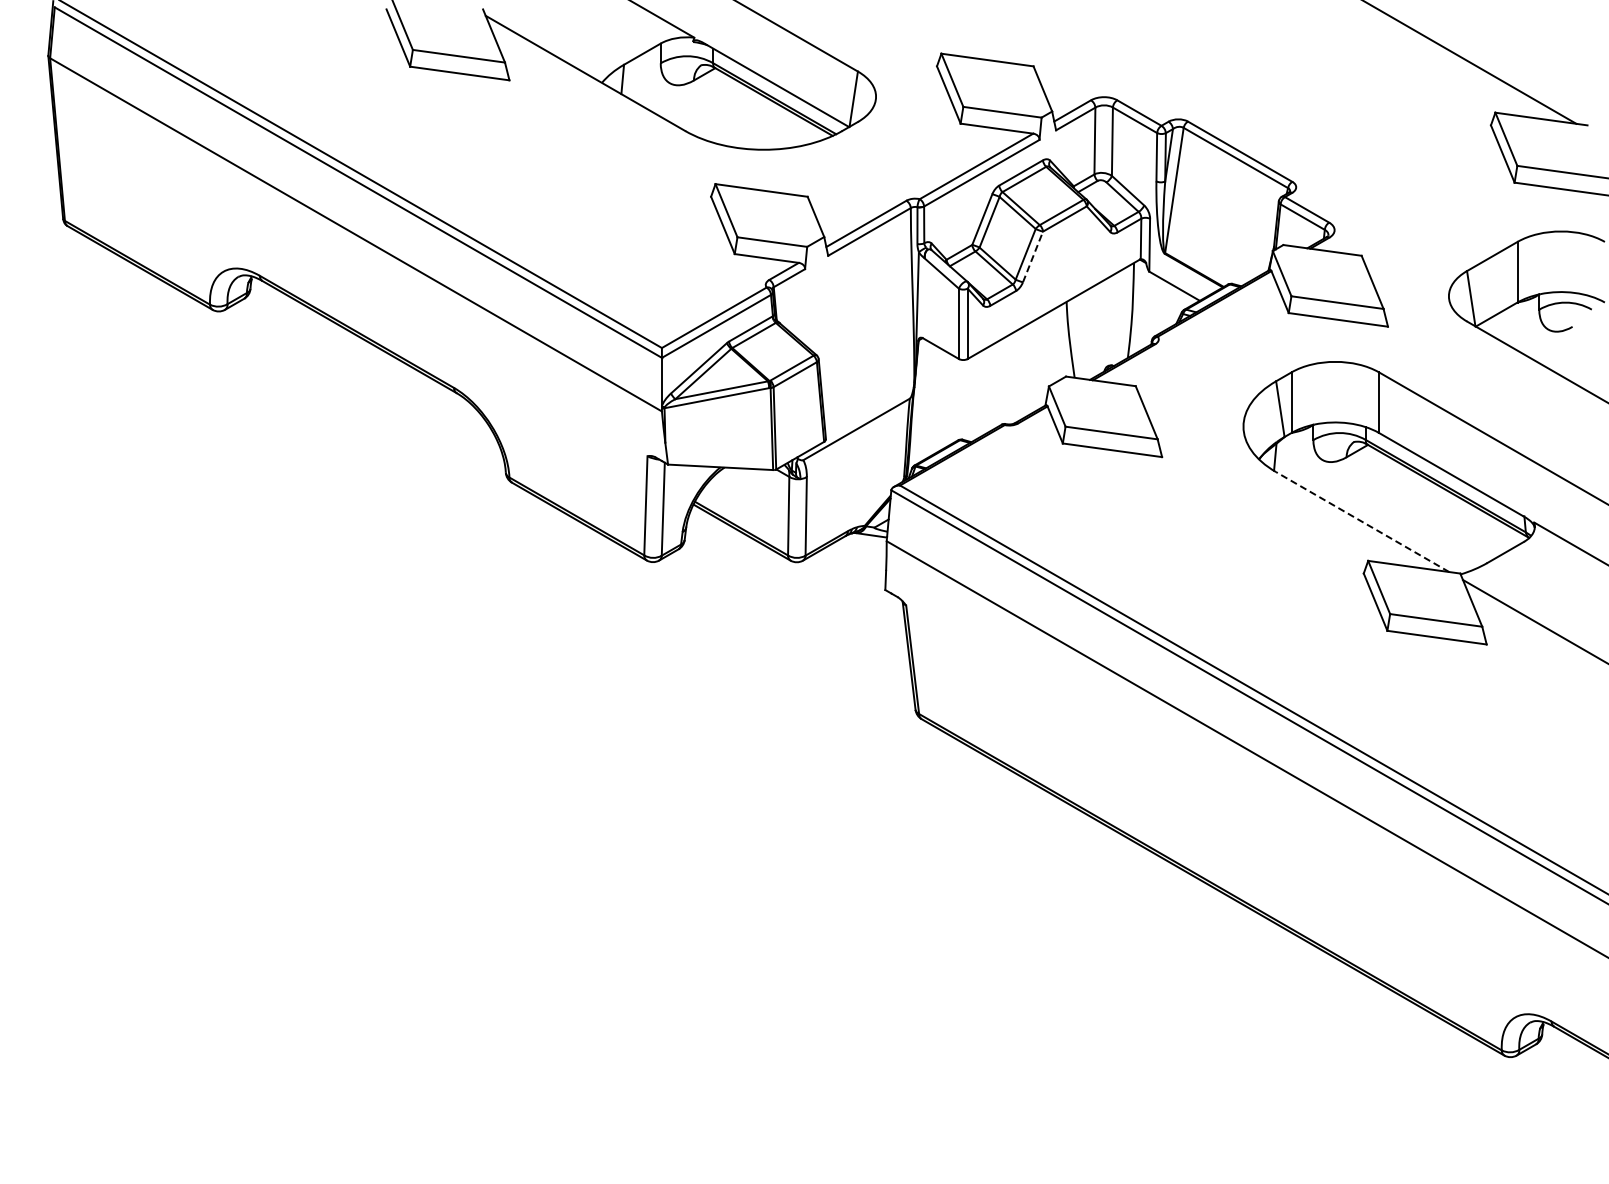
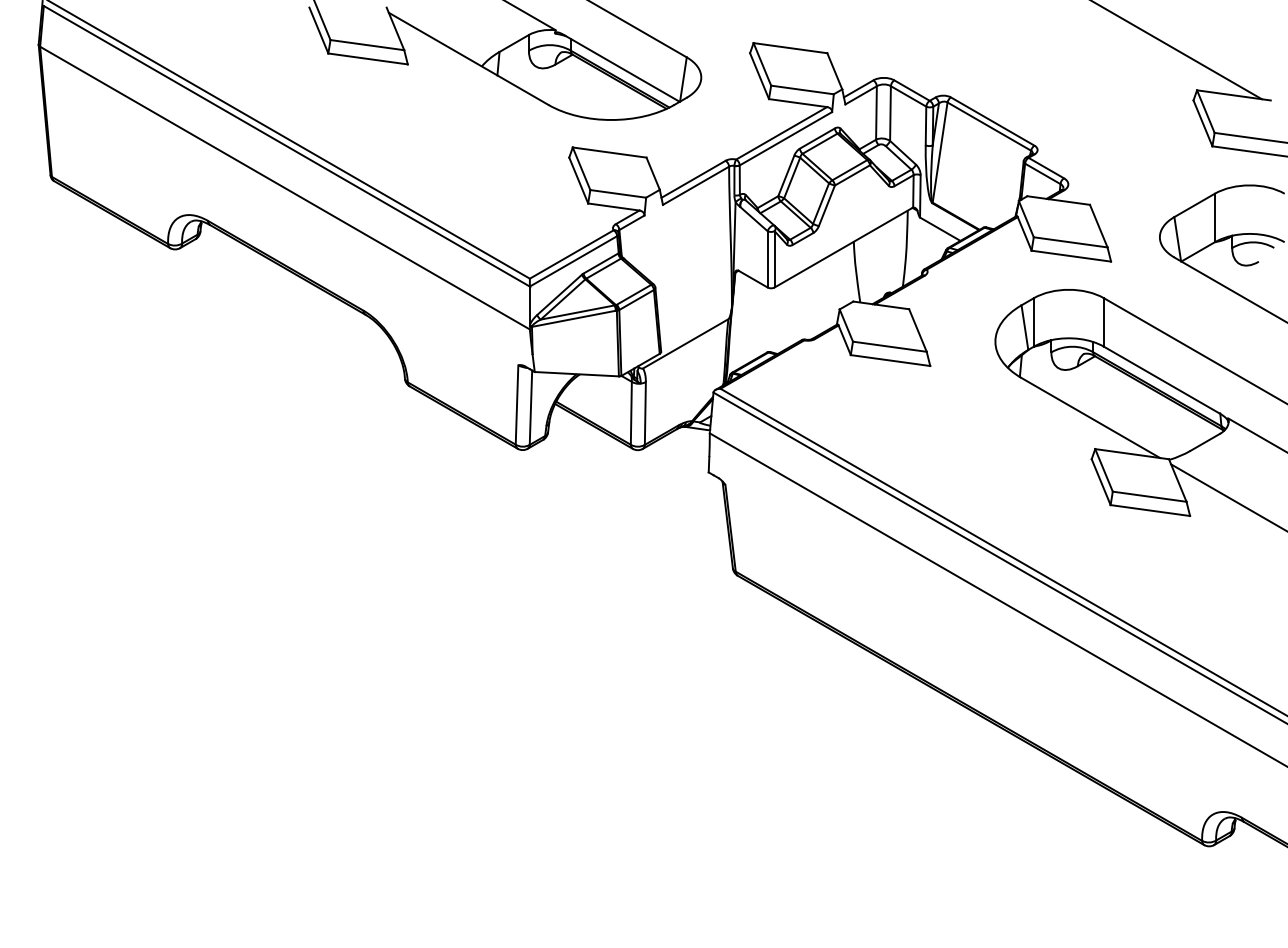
line: (1033, 256) -> (827, 205), dashed -> solid
line: (1362, 522) -> (1090, 418), dashed -> solid

